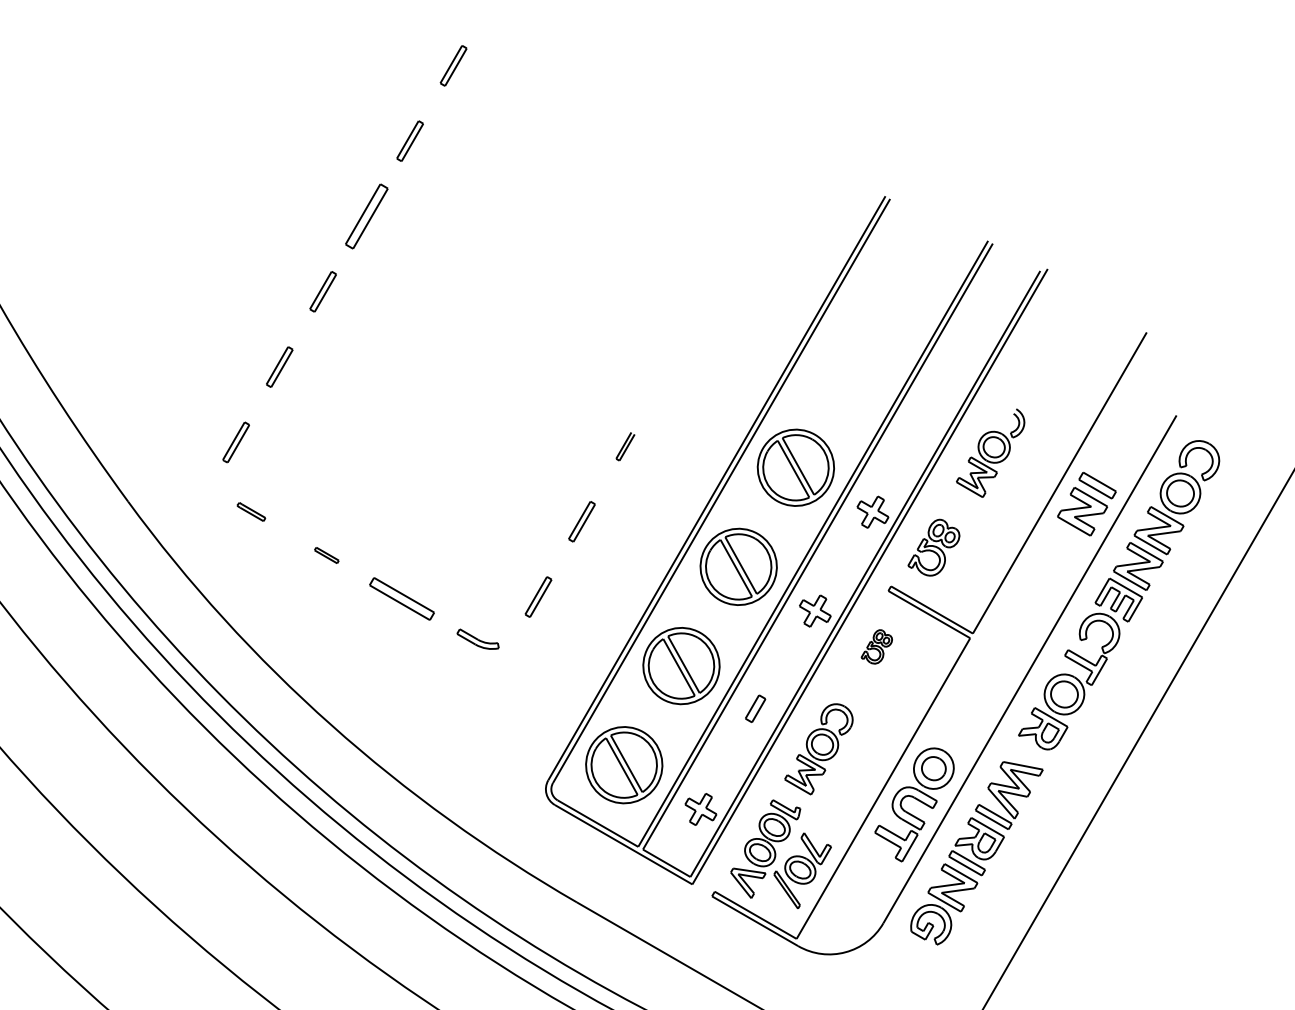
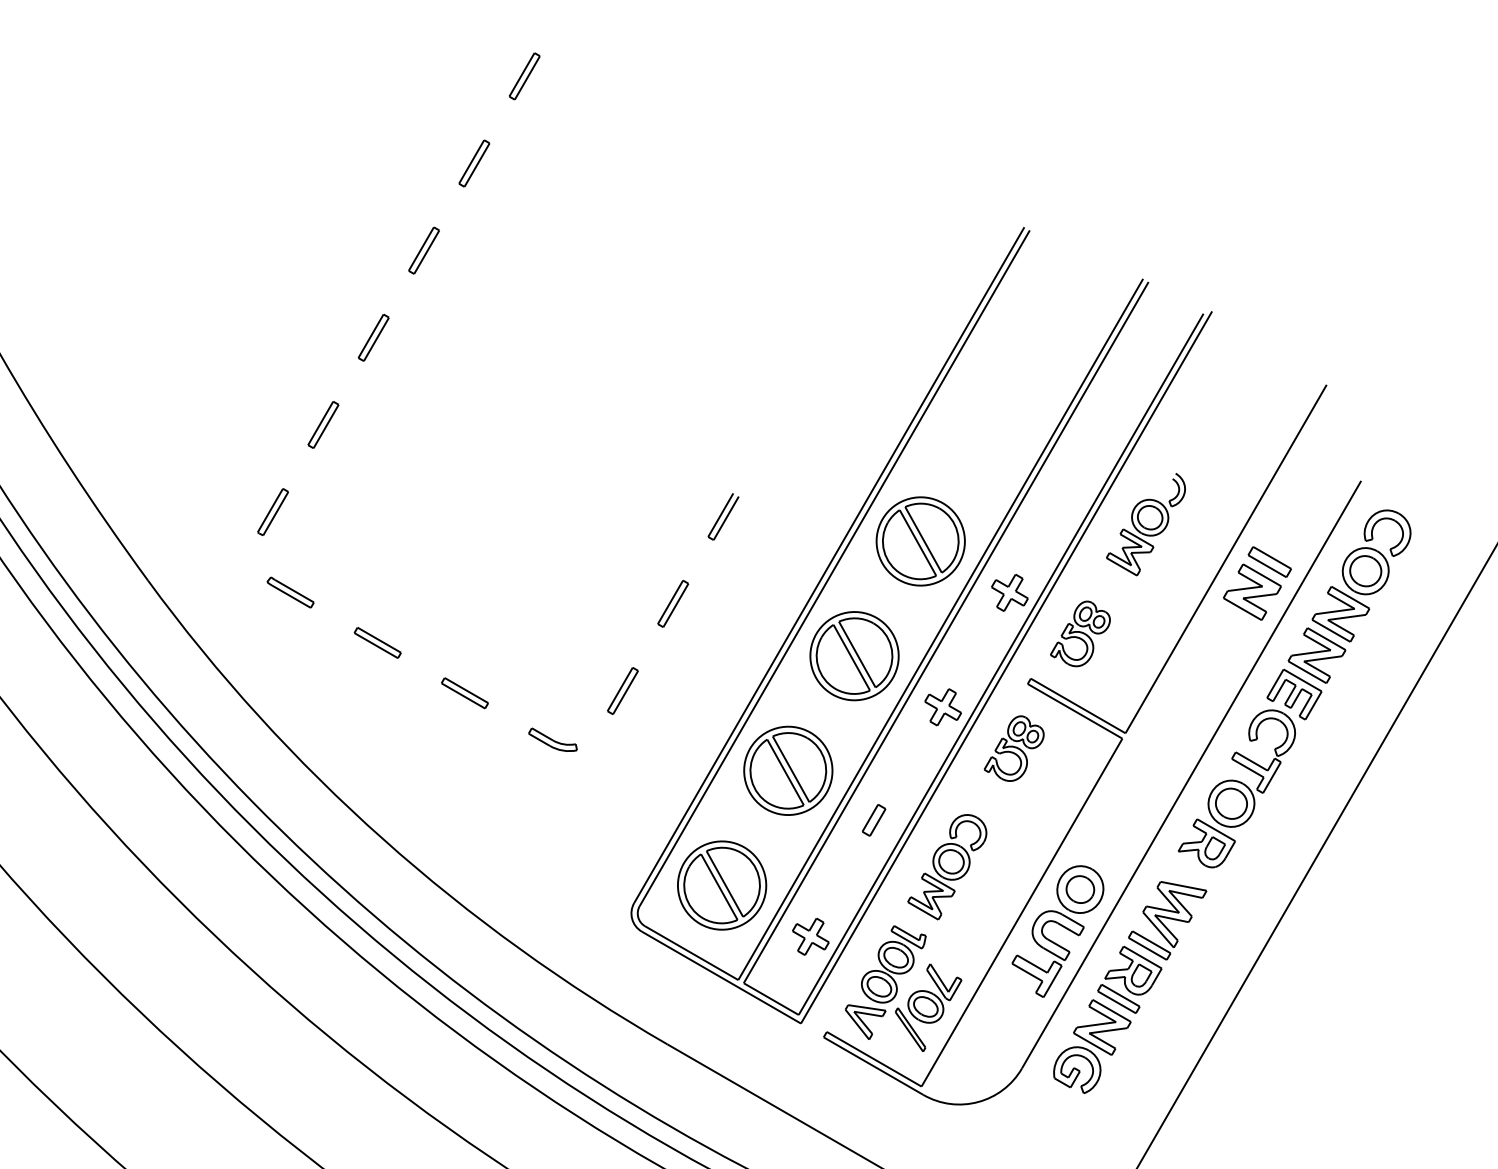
part: (366, 216) -> (423, 250), size x0.62
part: (625, 446) -> (723, 516), size x1.43
part: (251, 511) -> (290, 592), size x1.43
part: (326, 555) -> (377, 642), size x1.67
part: (401, 598) -> (464, 692), size x0.62
part: (876, 646) -> (1013, 748), size x1.67

